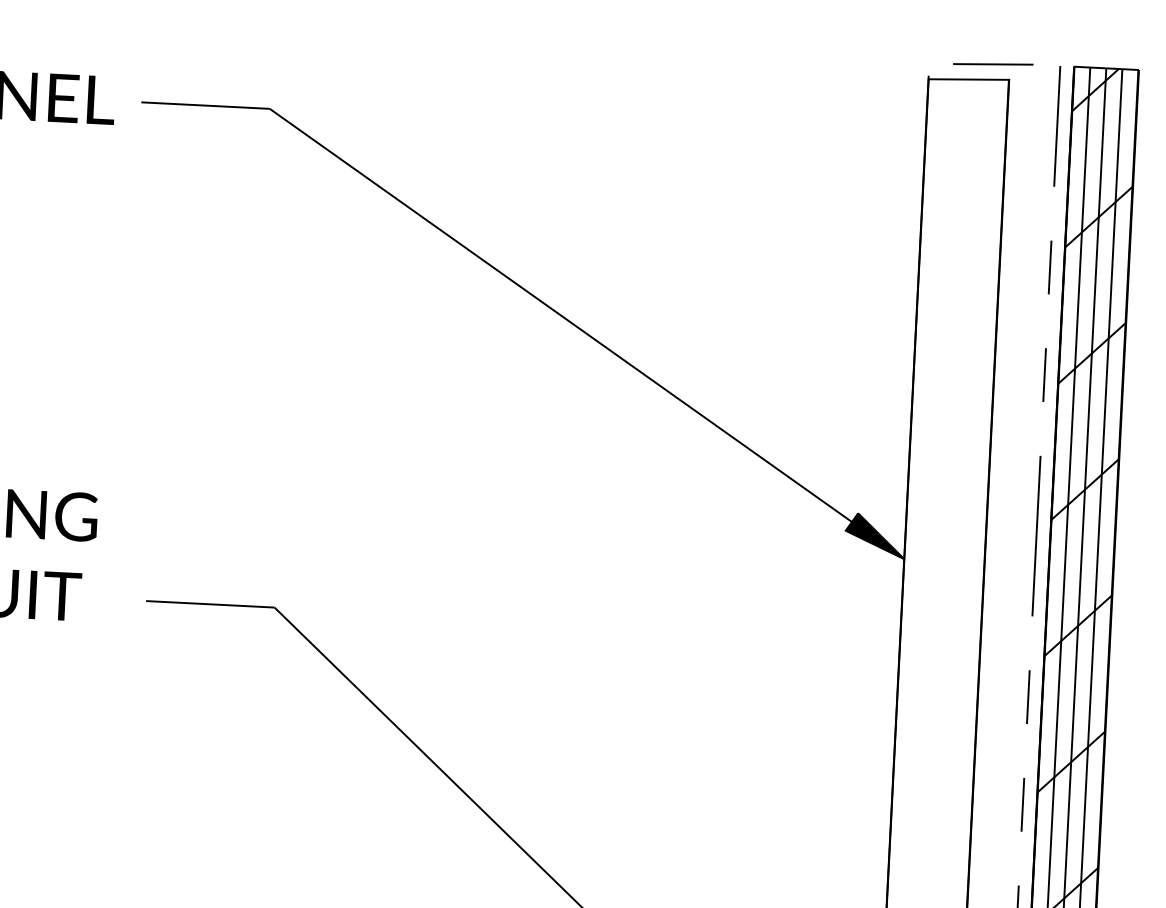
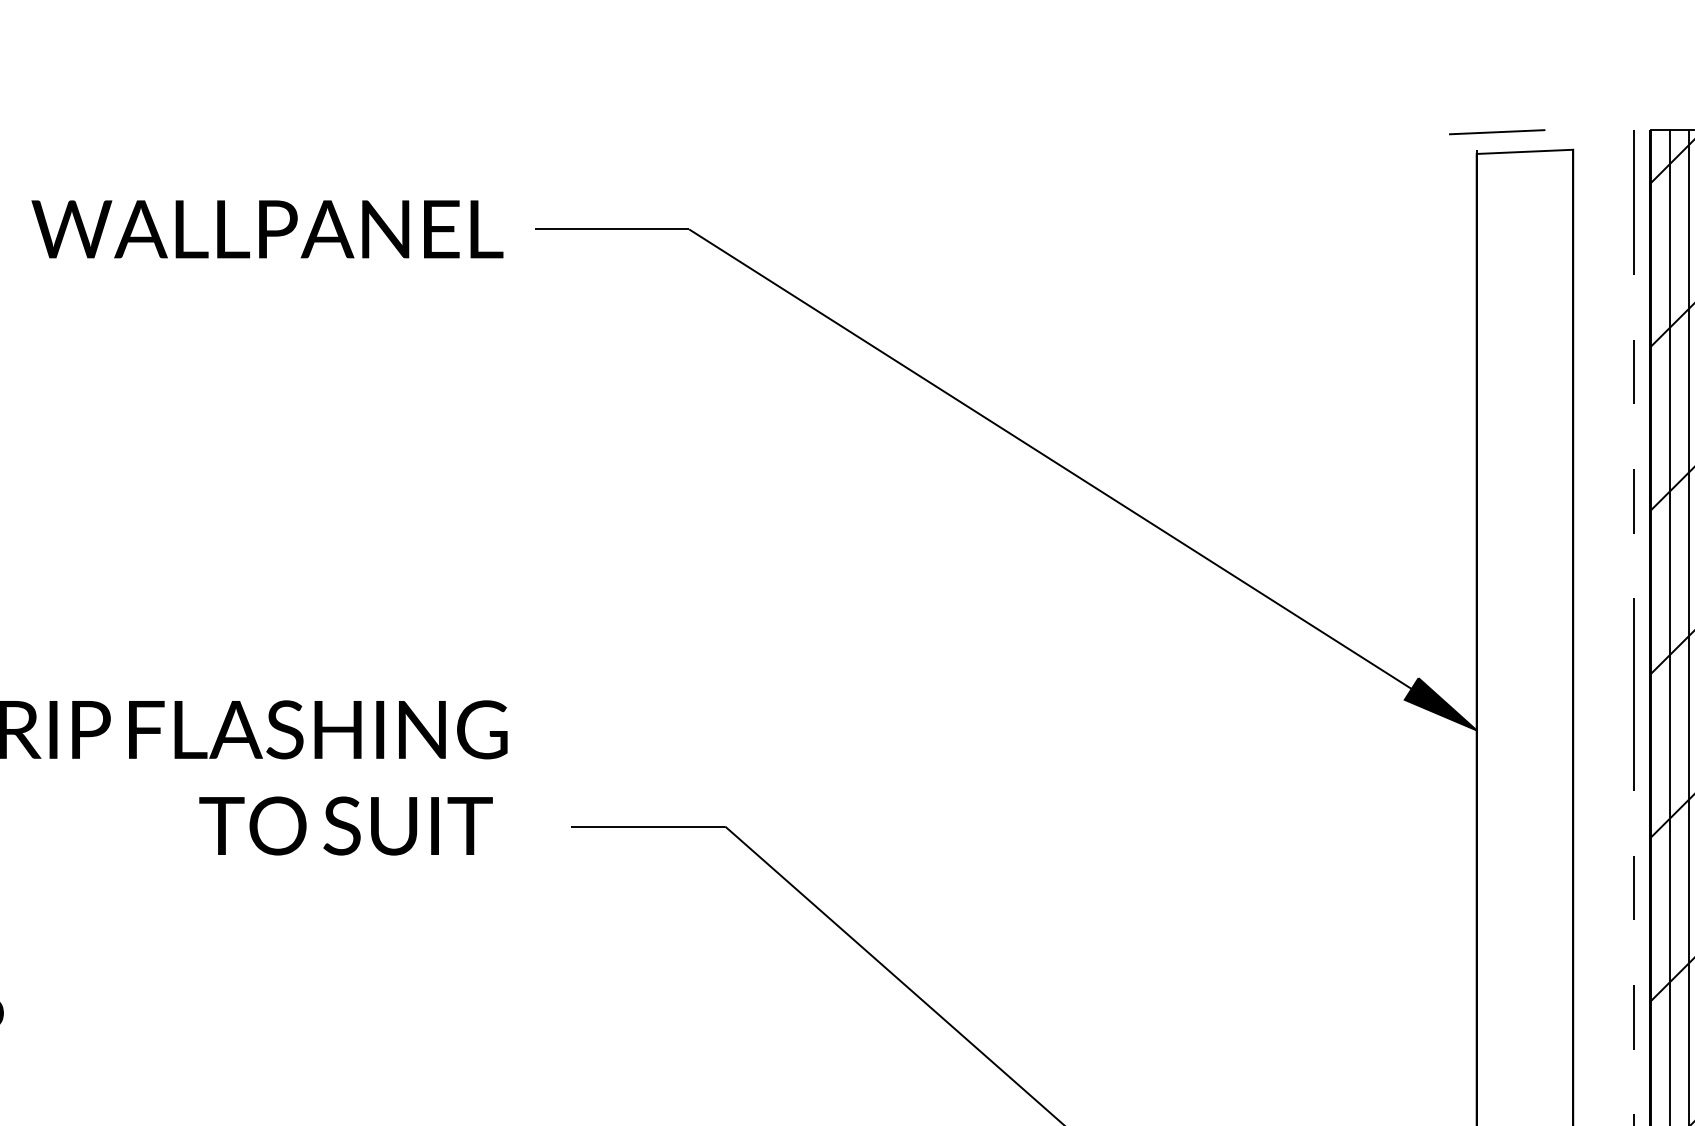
line: (993, 64) -> (1497, 132), moved

